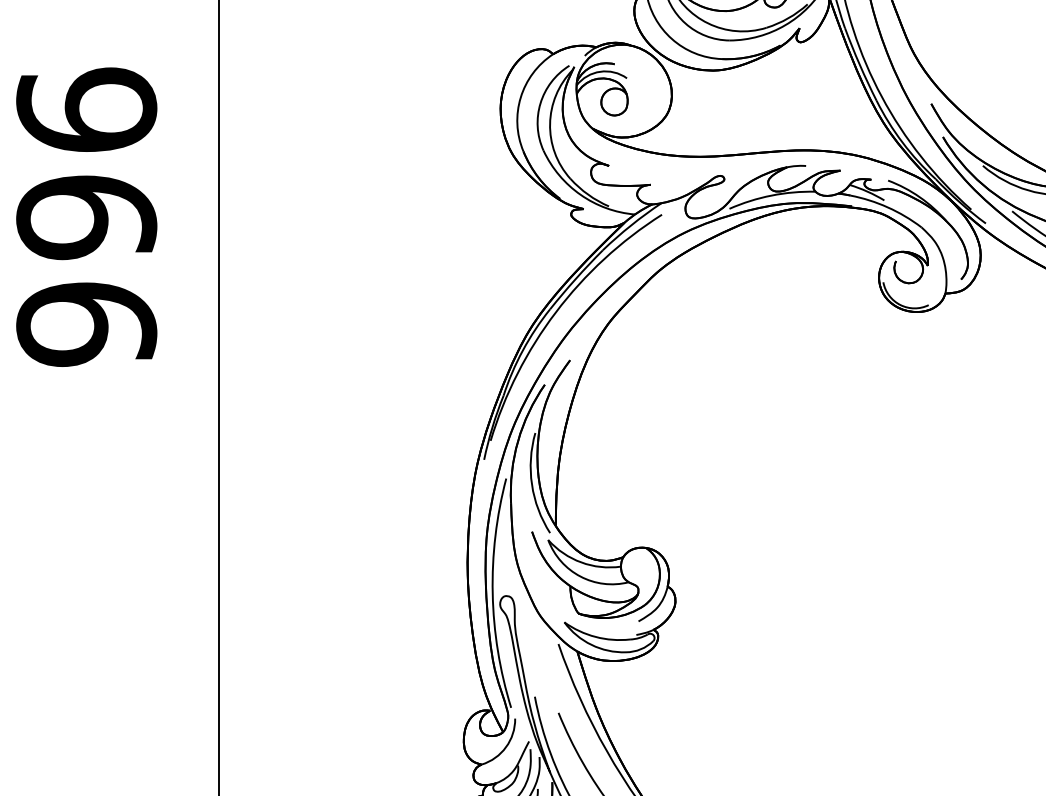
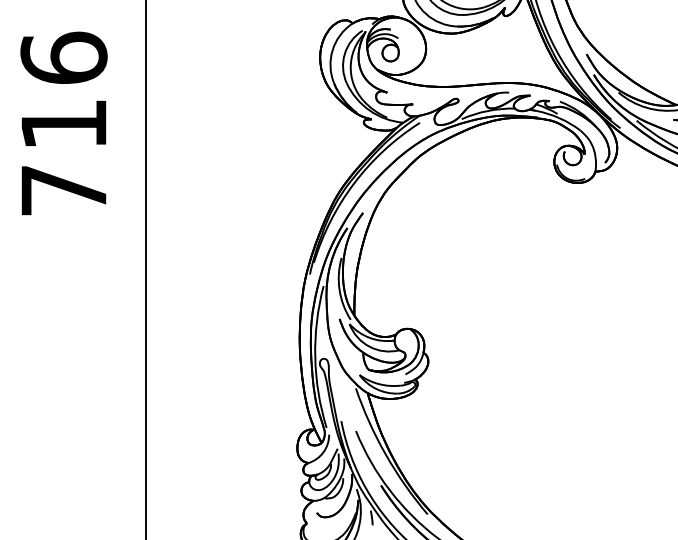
text: (85, 270) -> (63, 157), 996 -> 716

